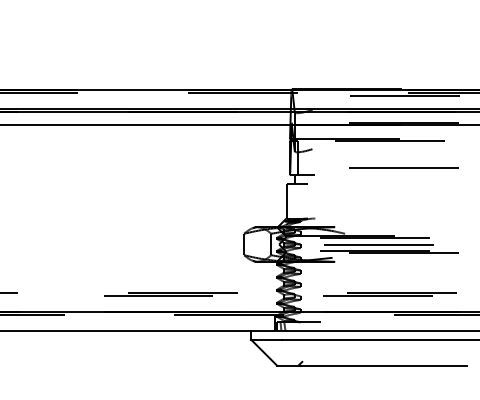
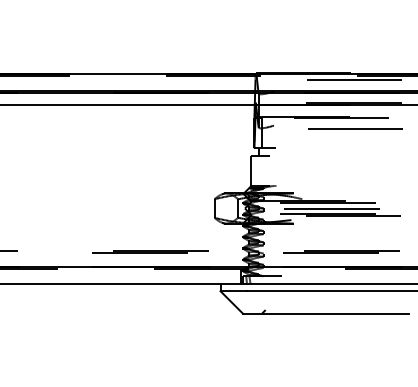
line: (403, 167) -> (355, 128), moved

